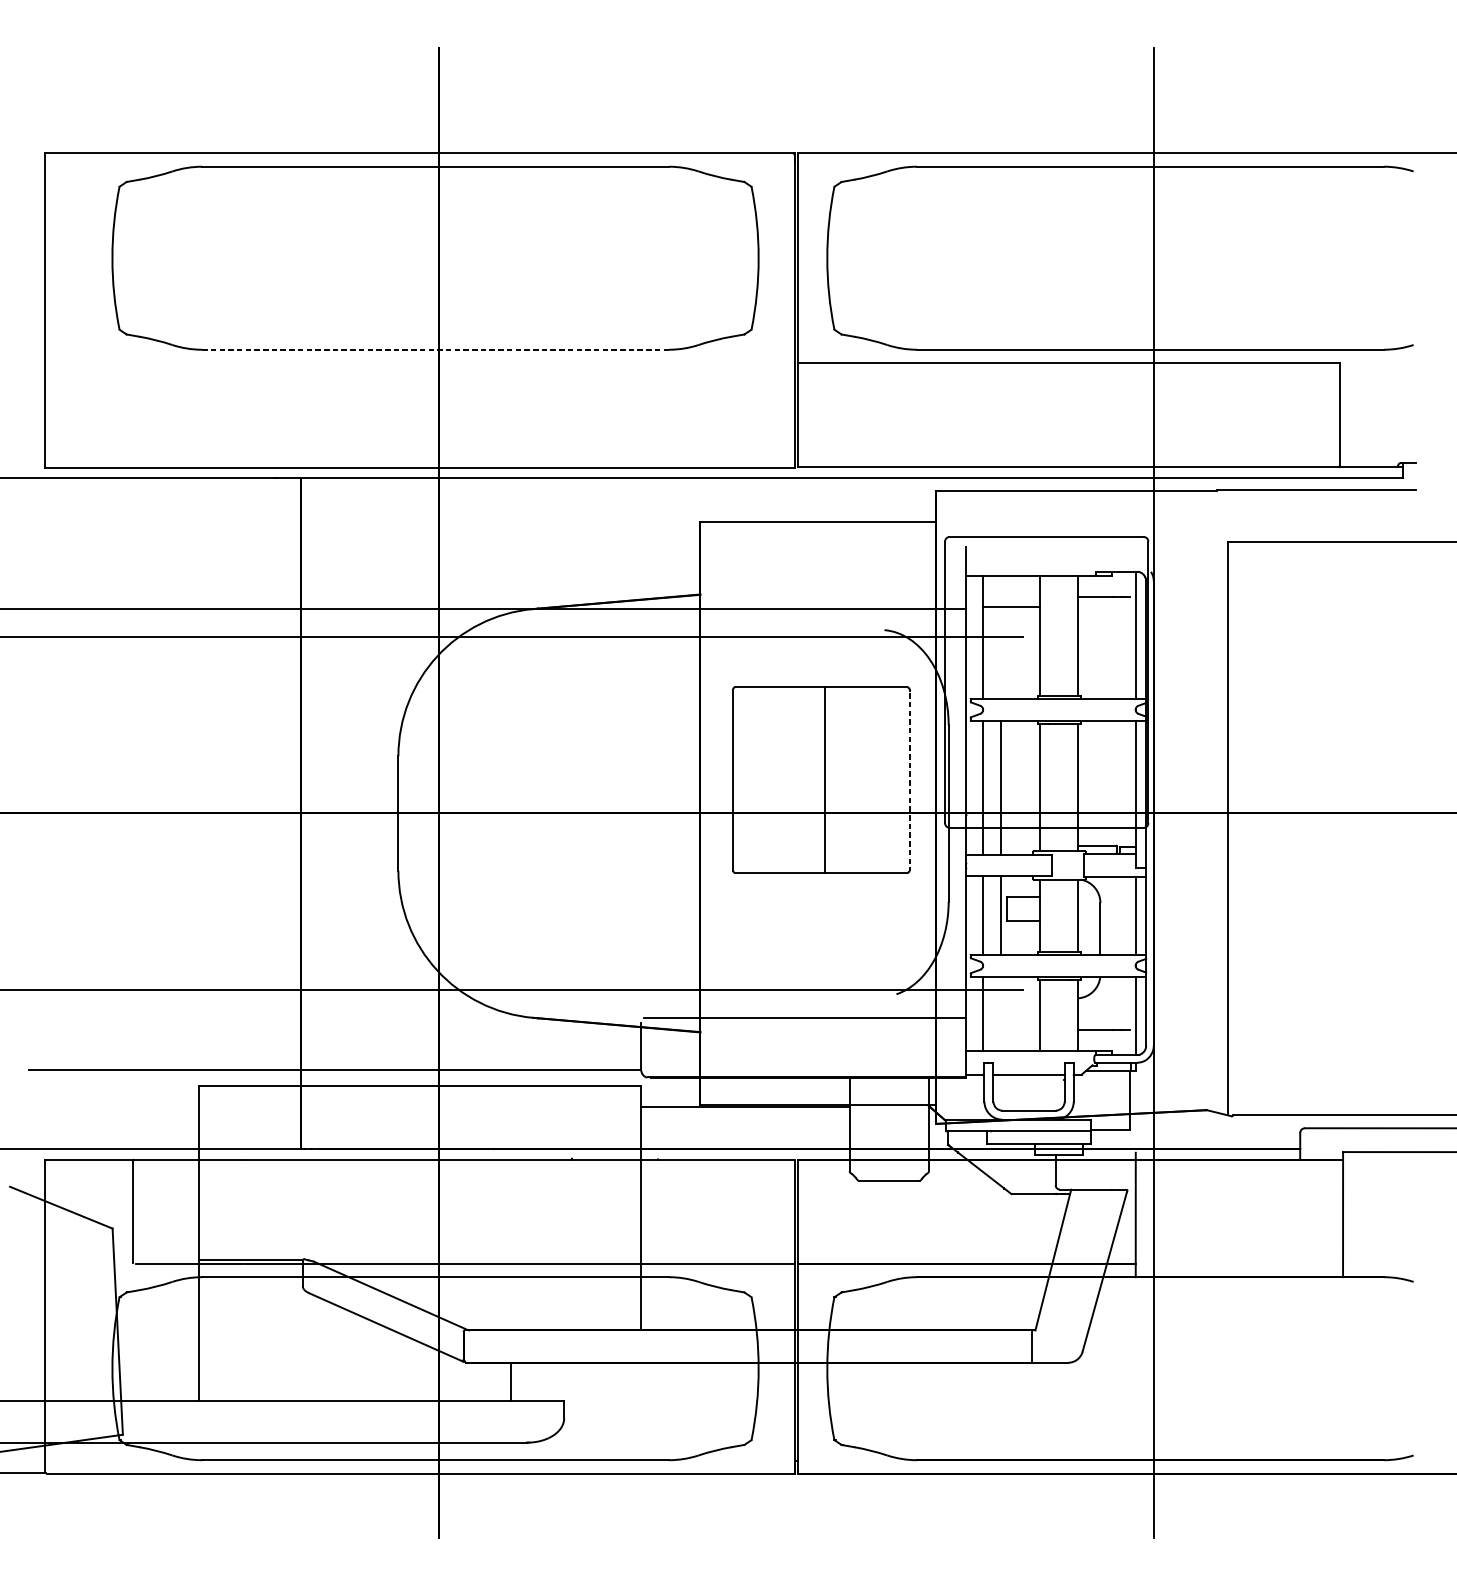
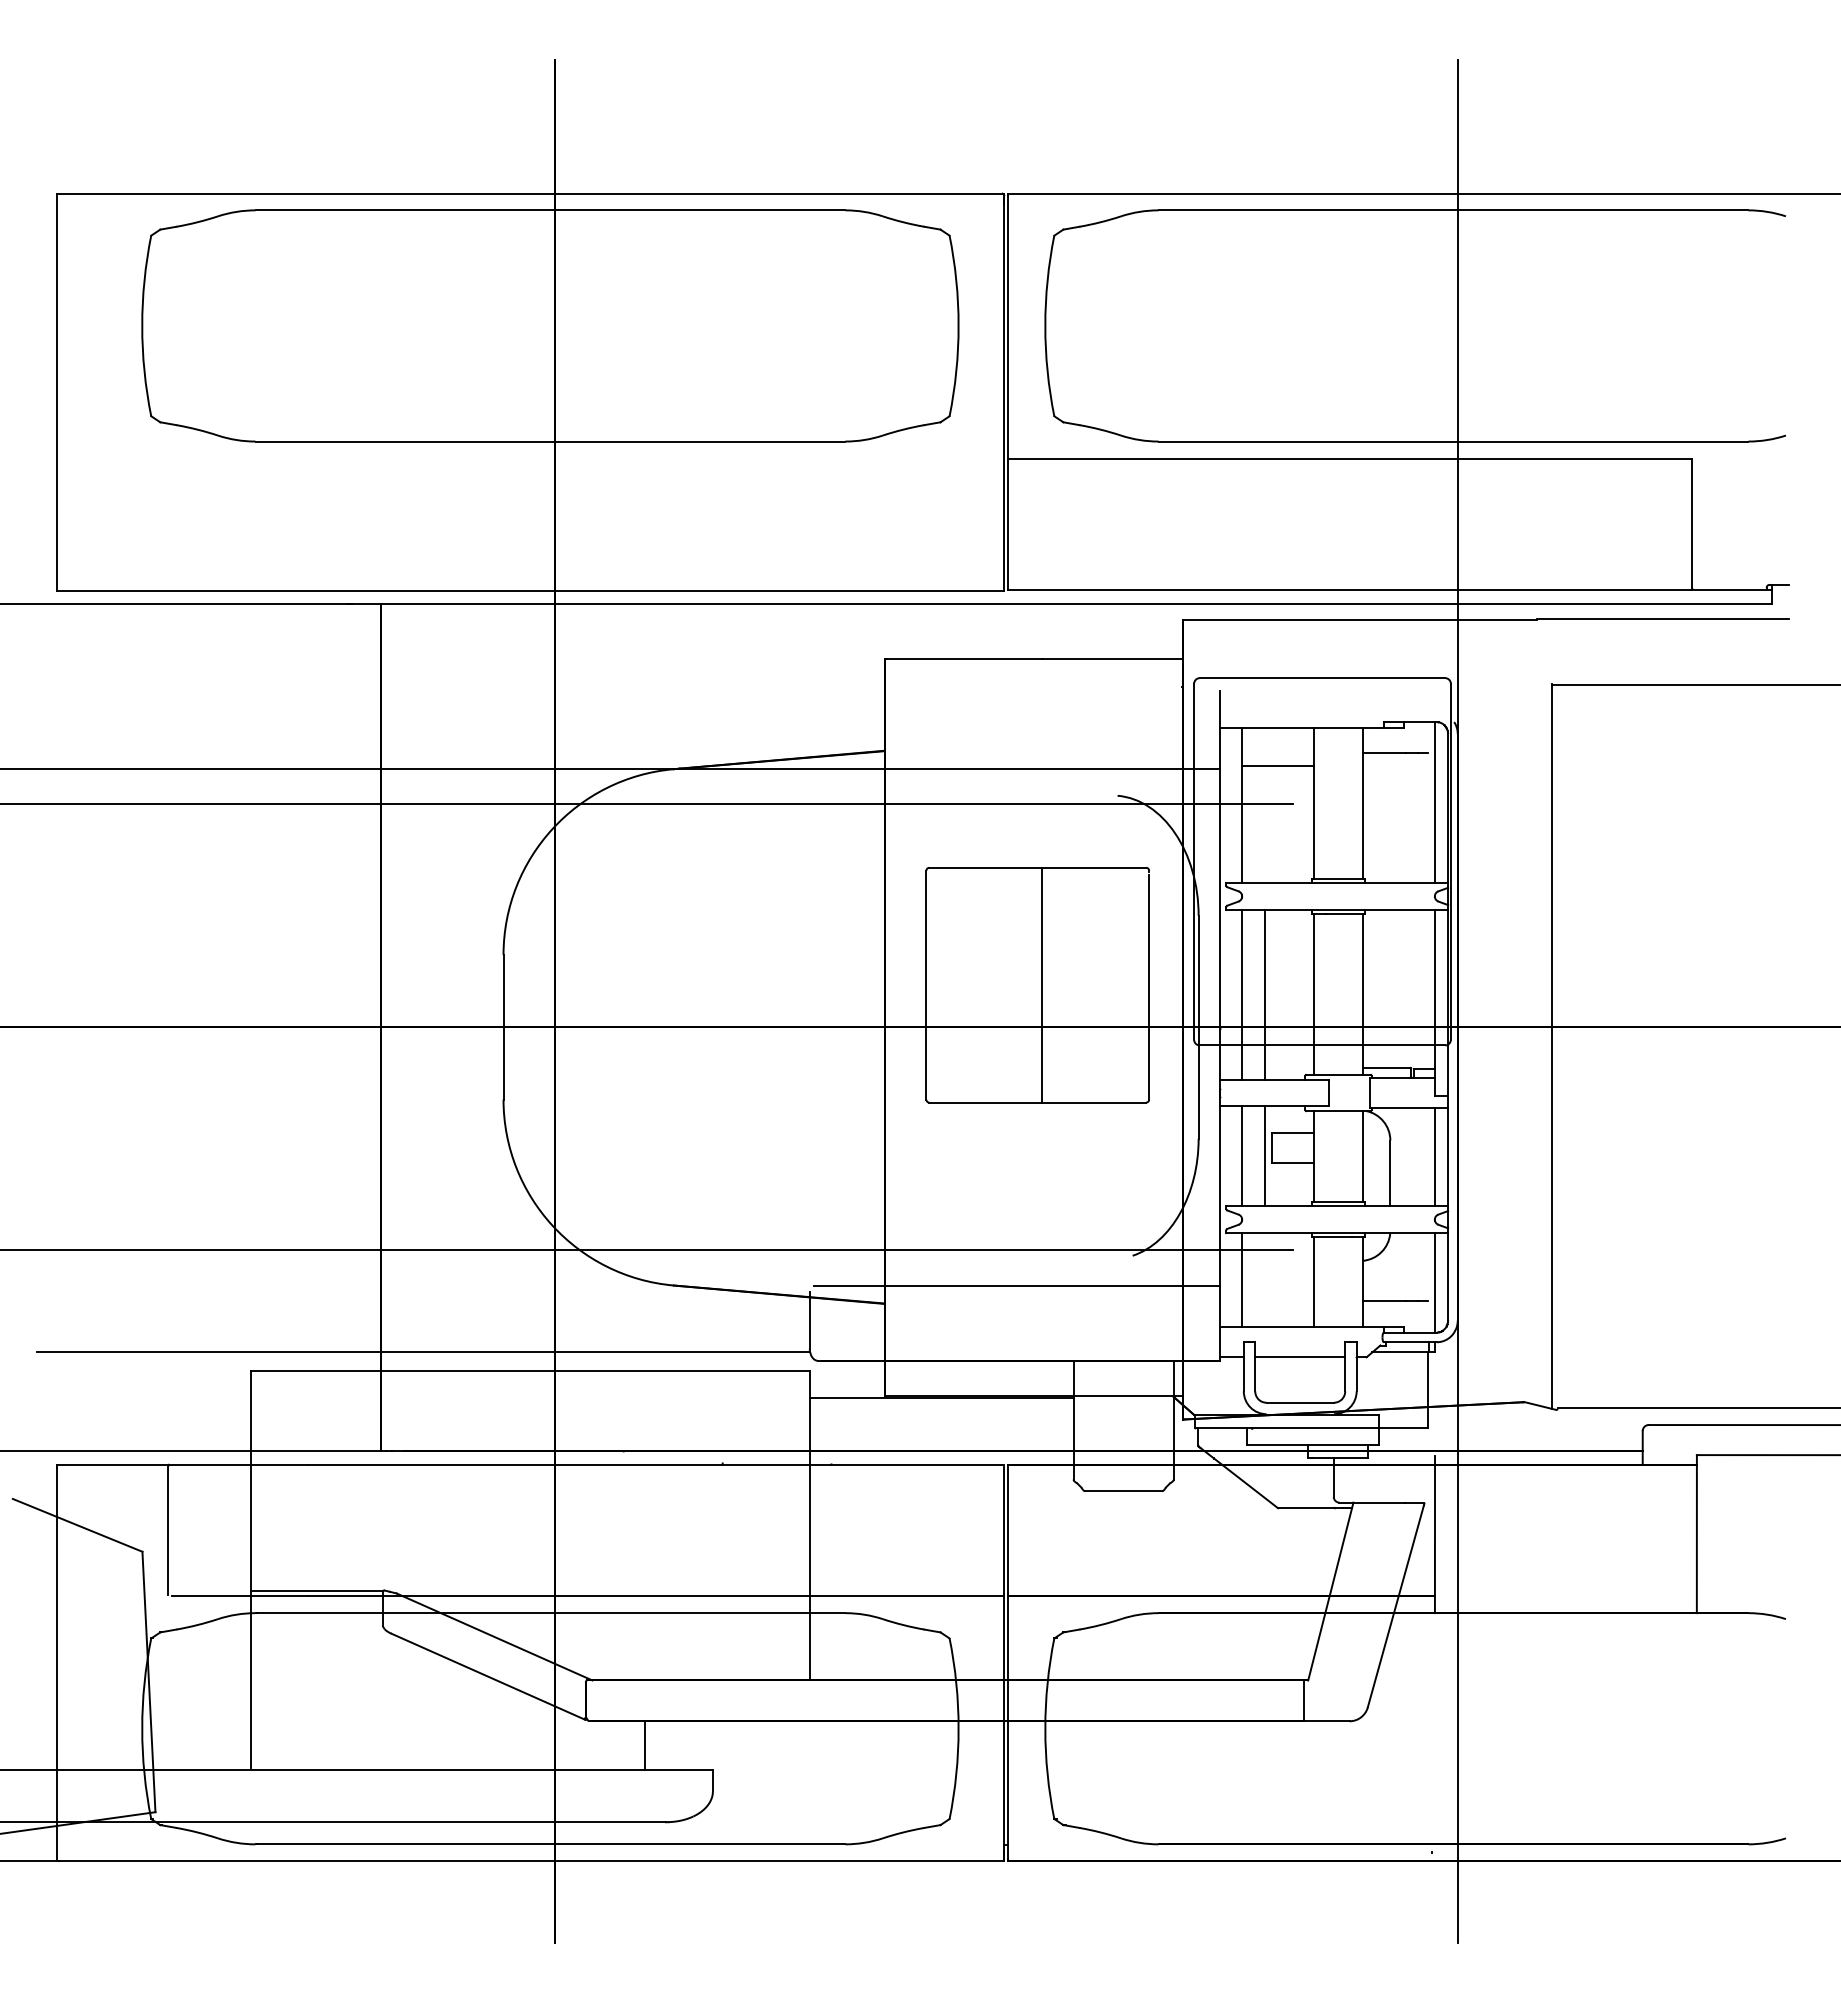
line: (435, 349) -> (550, 441), dashed -> solid
line: (909, 781) -> (1149, 987), dashed -> solid

